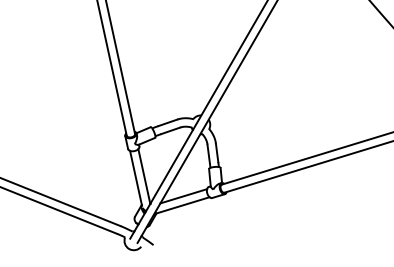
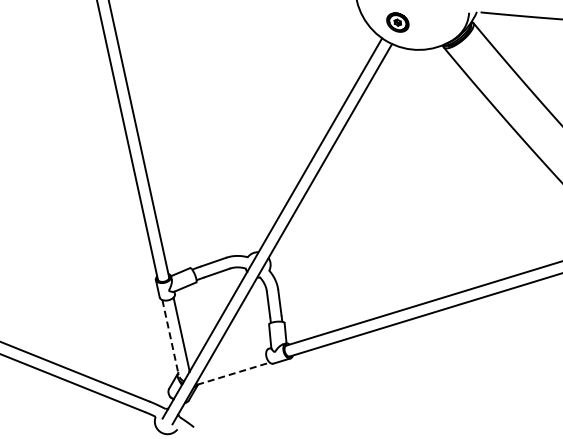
line: (136, 178) -> (170, 337), solid -> dashed
line: (183, 195) -> (234, 360), removed
line: (182, 205) -> (233, 373), solid -> dashed

